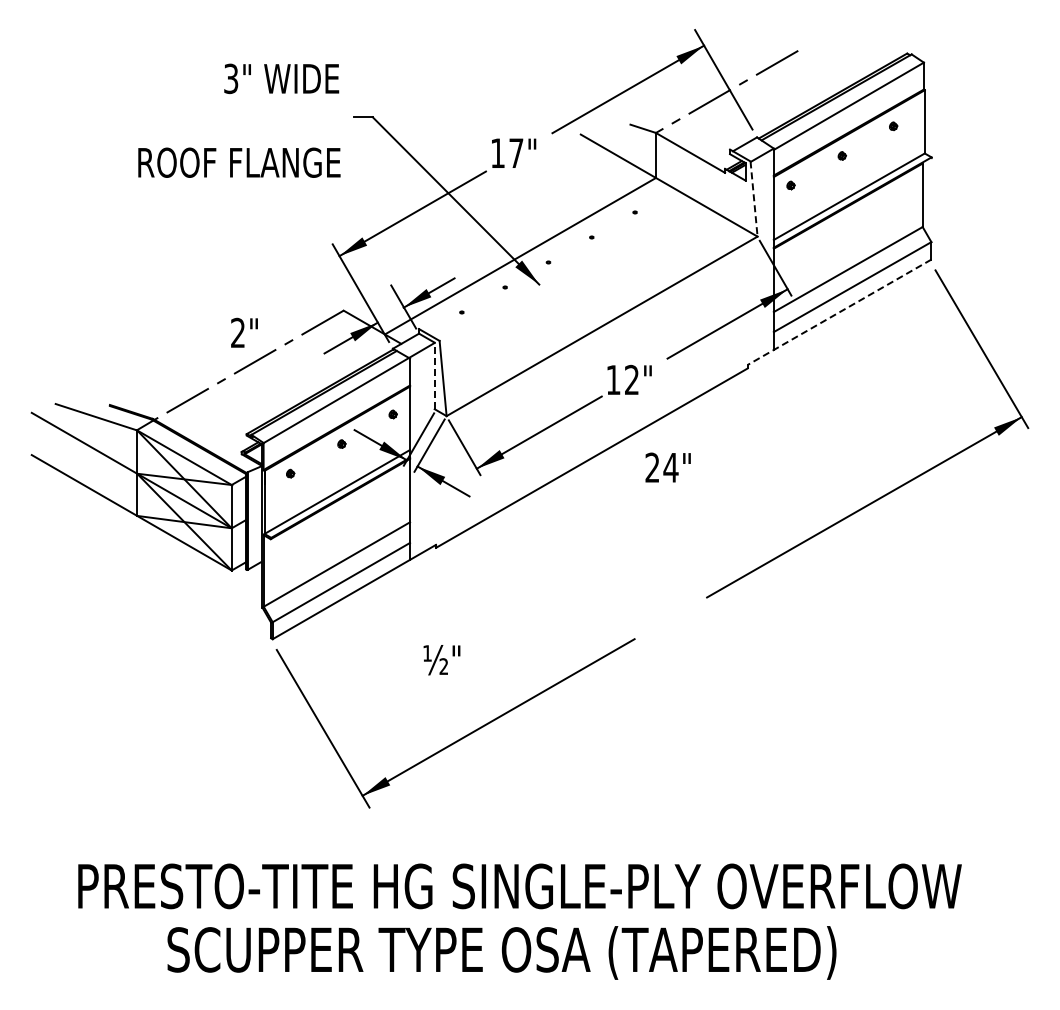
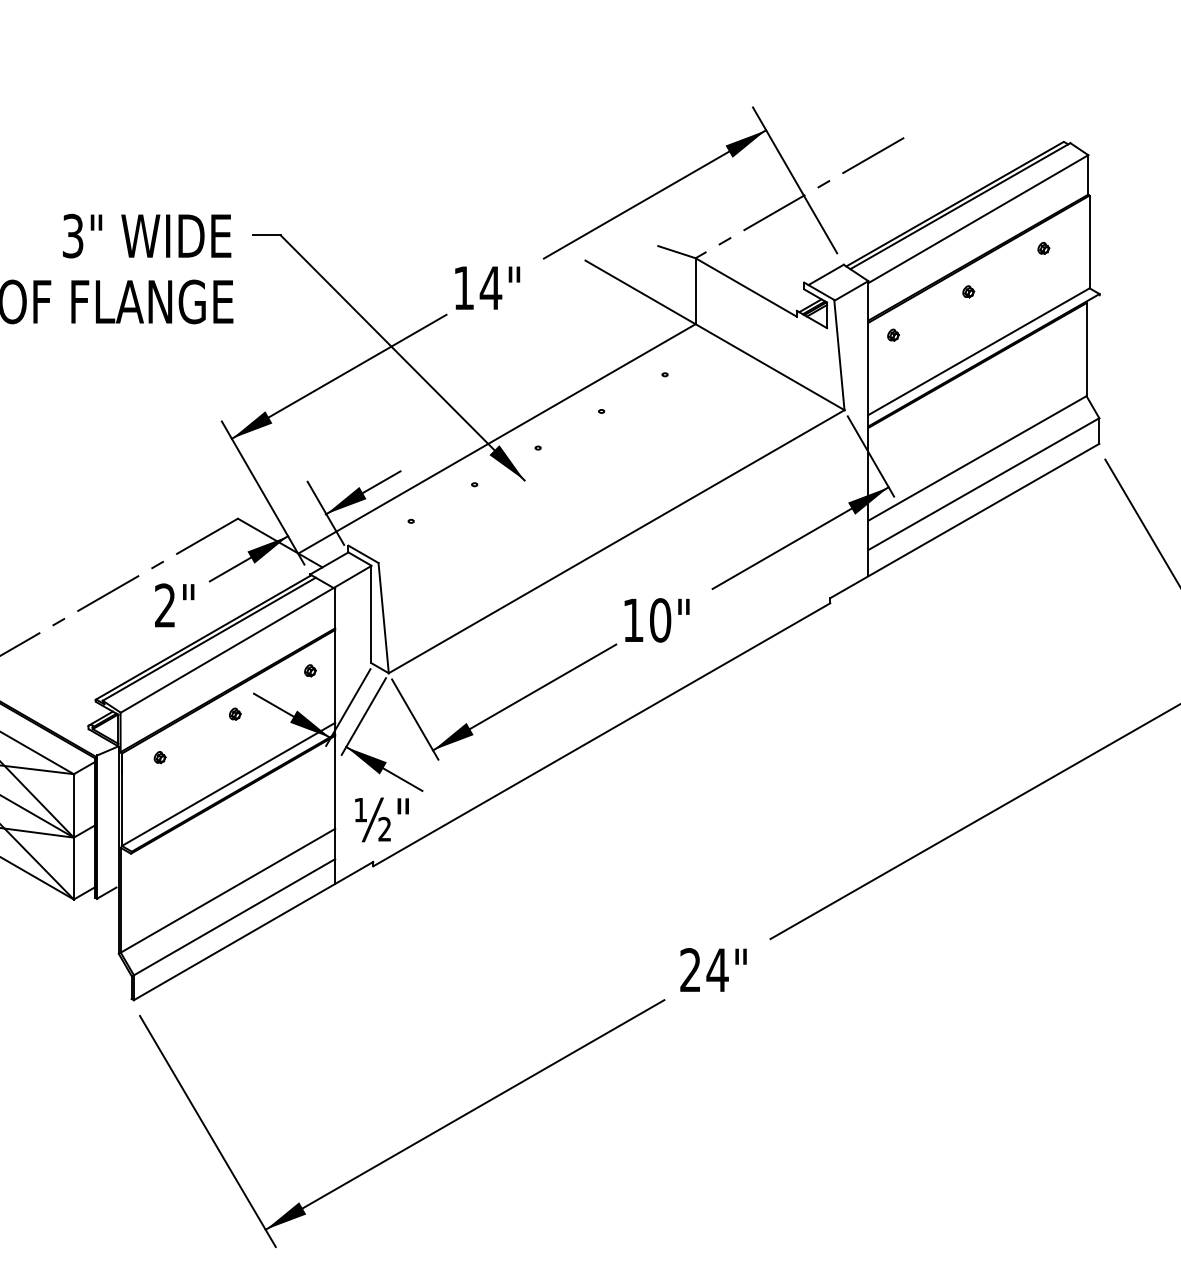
text: (281, 78) -> (146, 235), moved
text: (515, 152) -> (489, 286), 17" -> 14"
line: (754, 199) -> (840, 355), dashed -> solid
line: (839, 312) -> (964, 521), dashed -> solid
text: (244, 332) -> (174, 604), moved
line: (434, 375) -> (371, 613), dashed -> solid
text: (631, 379) -> (659, 619), 12" -> 10"
text: (667, 467) -> (712, 969), moved
text: (441, 660) -> (381, 820), moved

